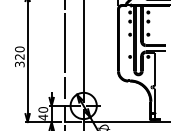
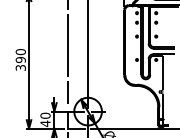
text: (19, 57) -> (20, 60), 320 -> 390

